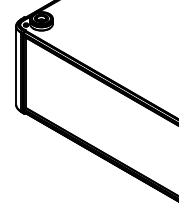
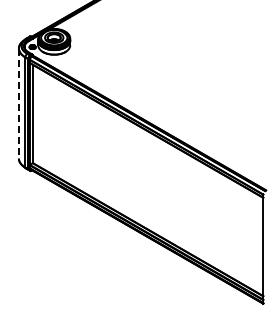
line: (15, 66) -> (18, 104), solid -> dashed

